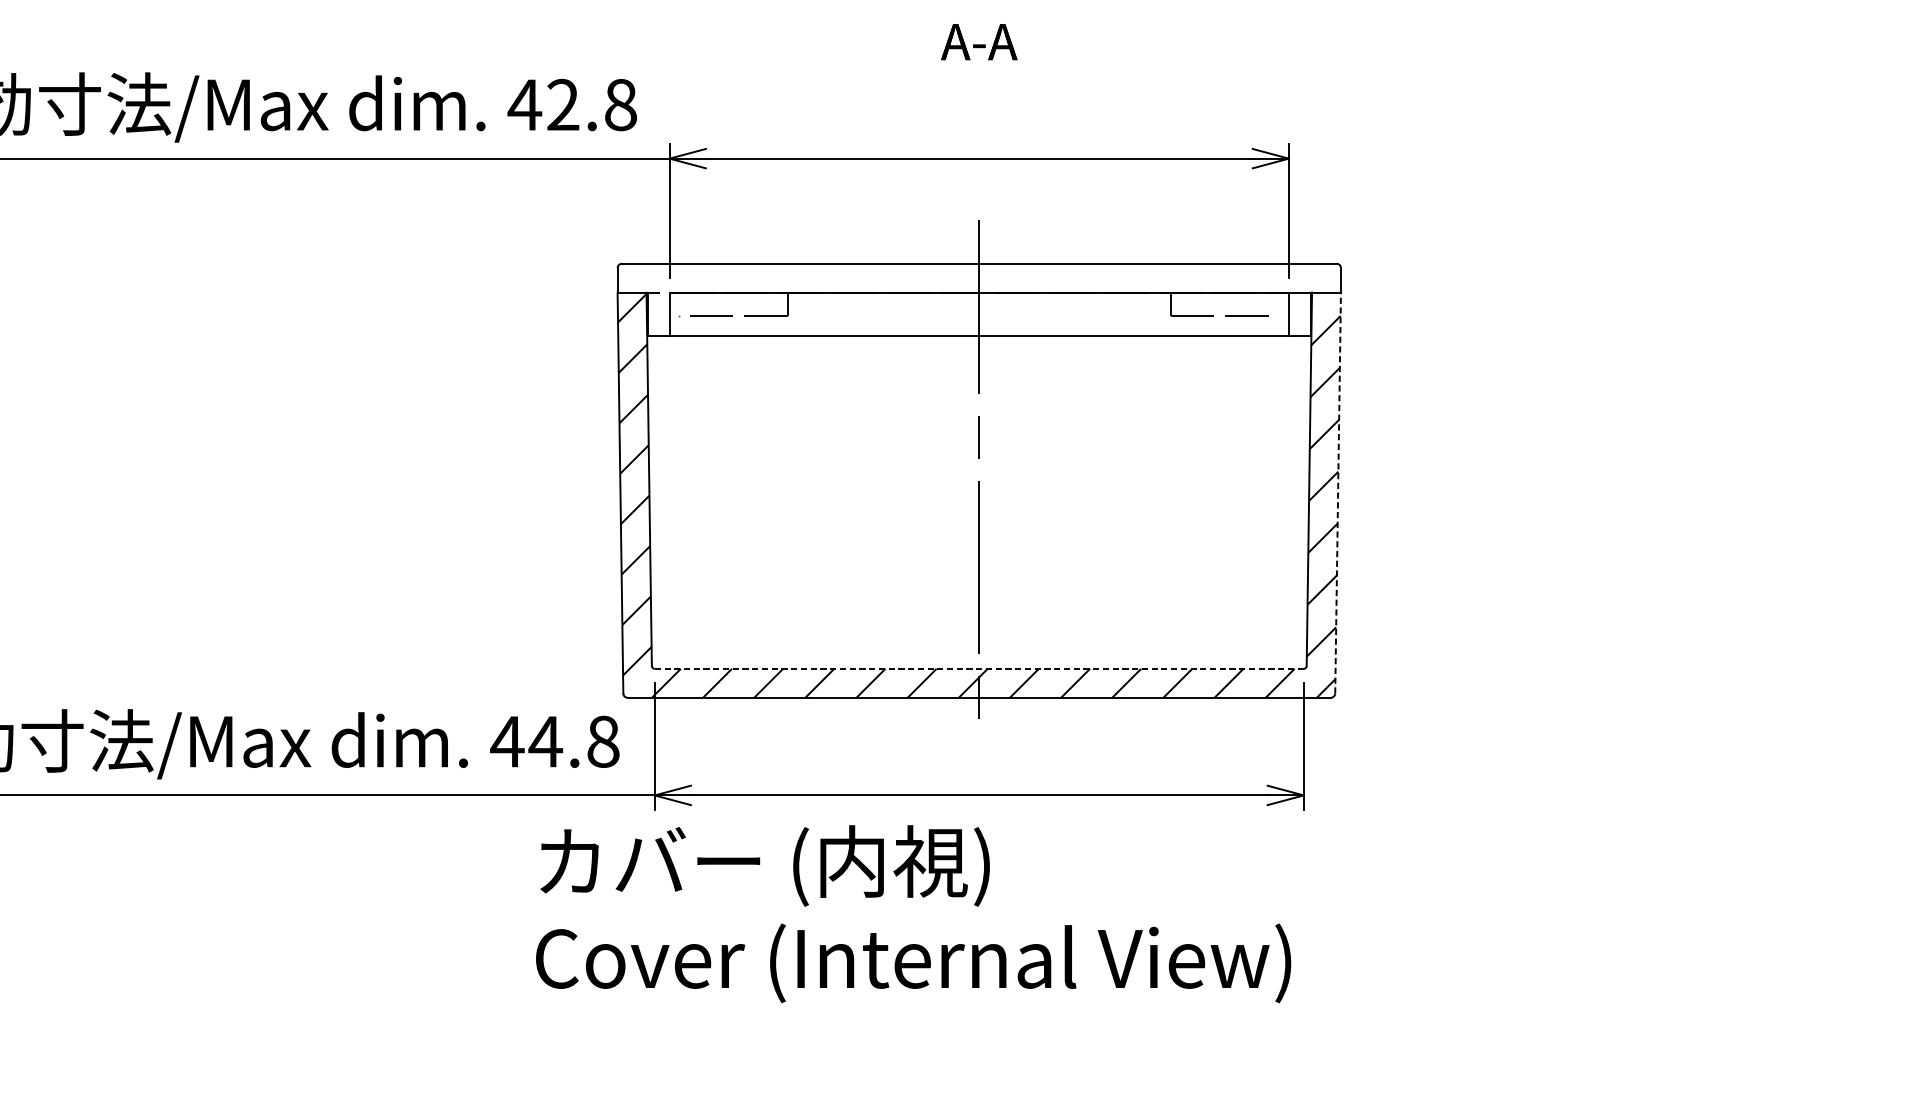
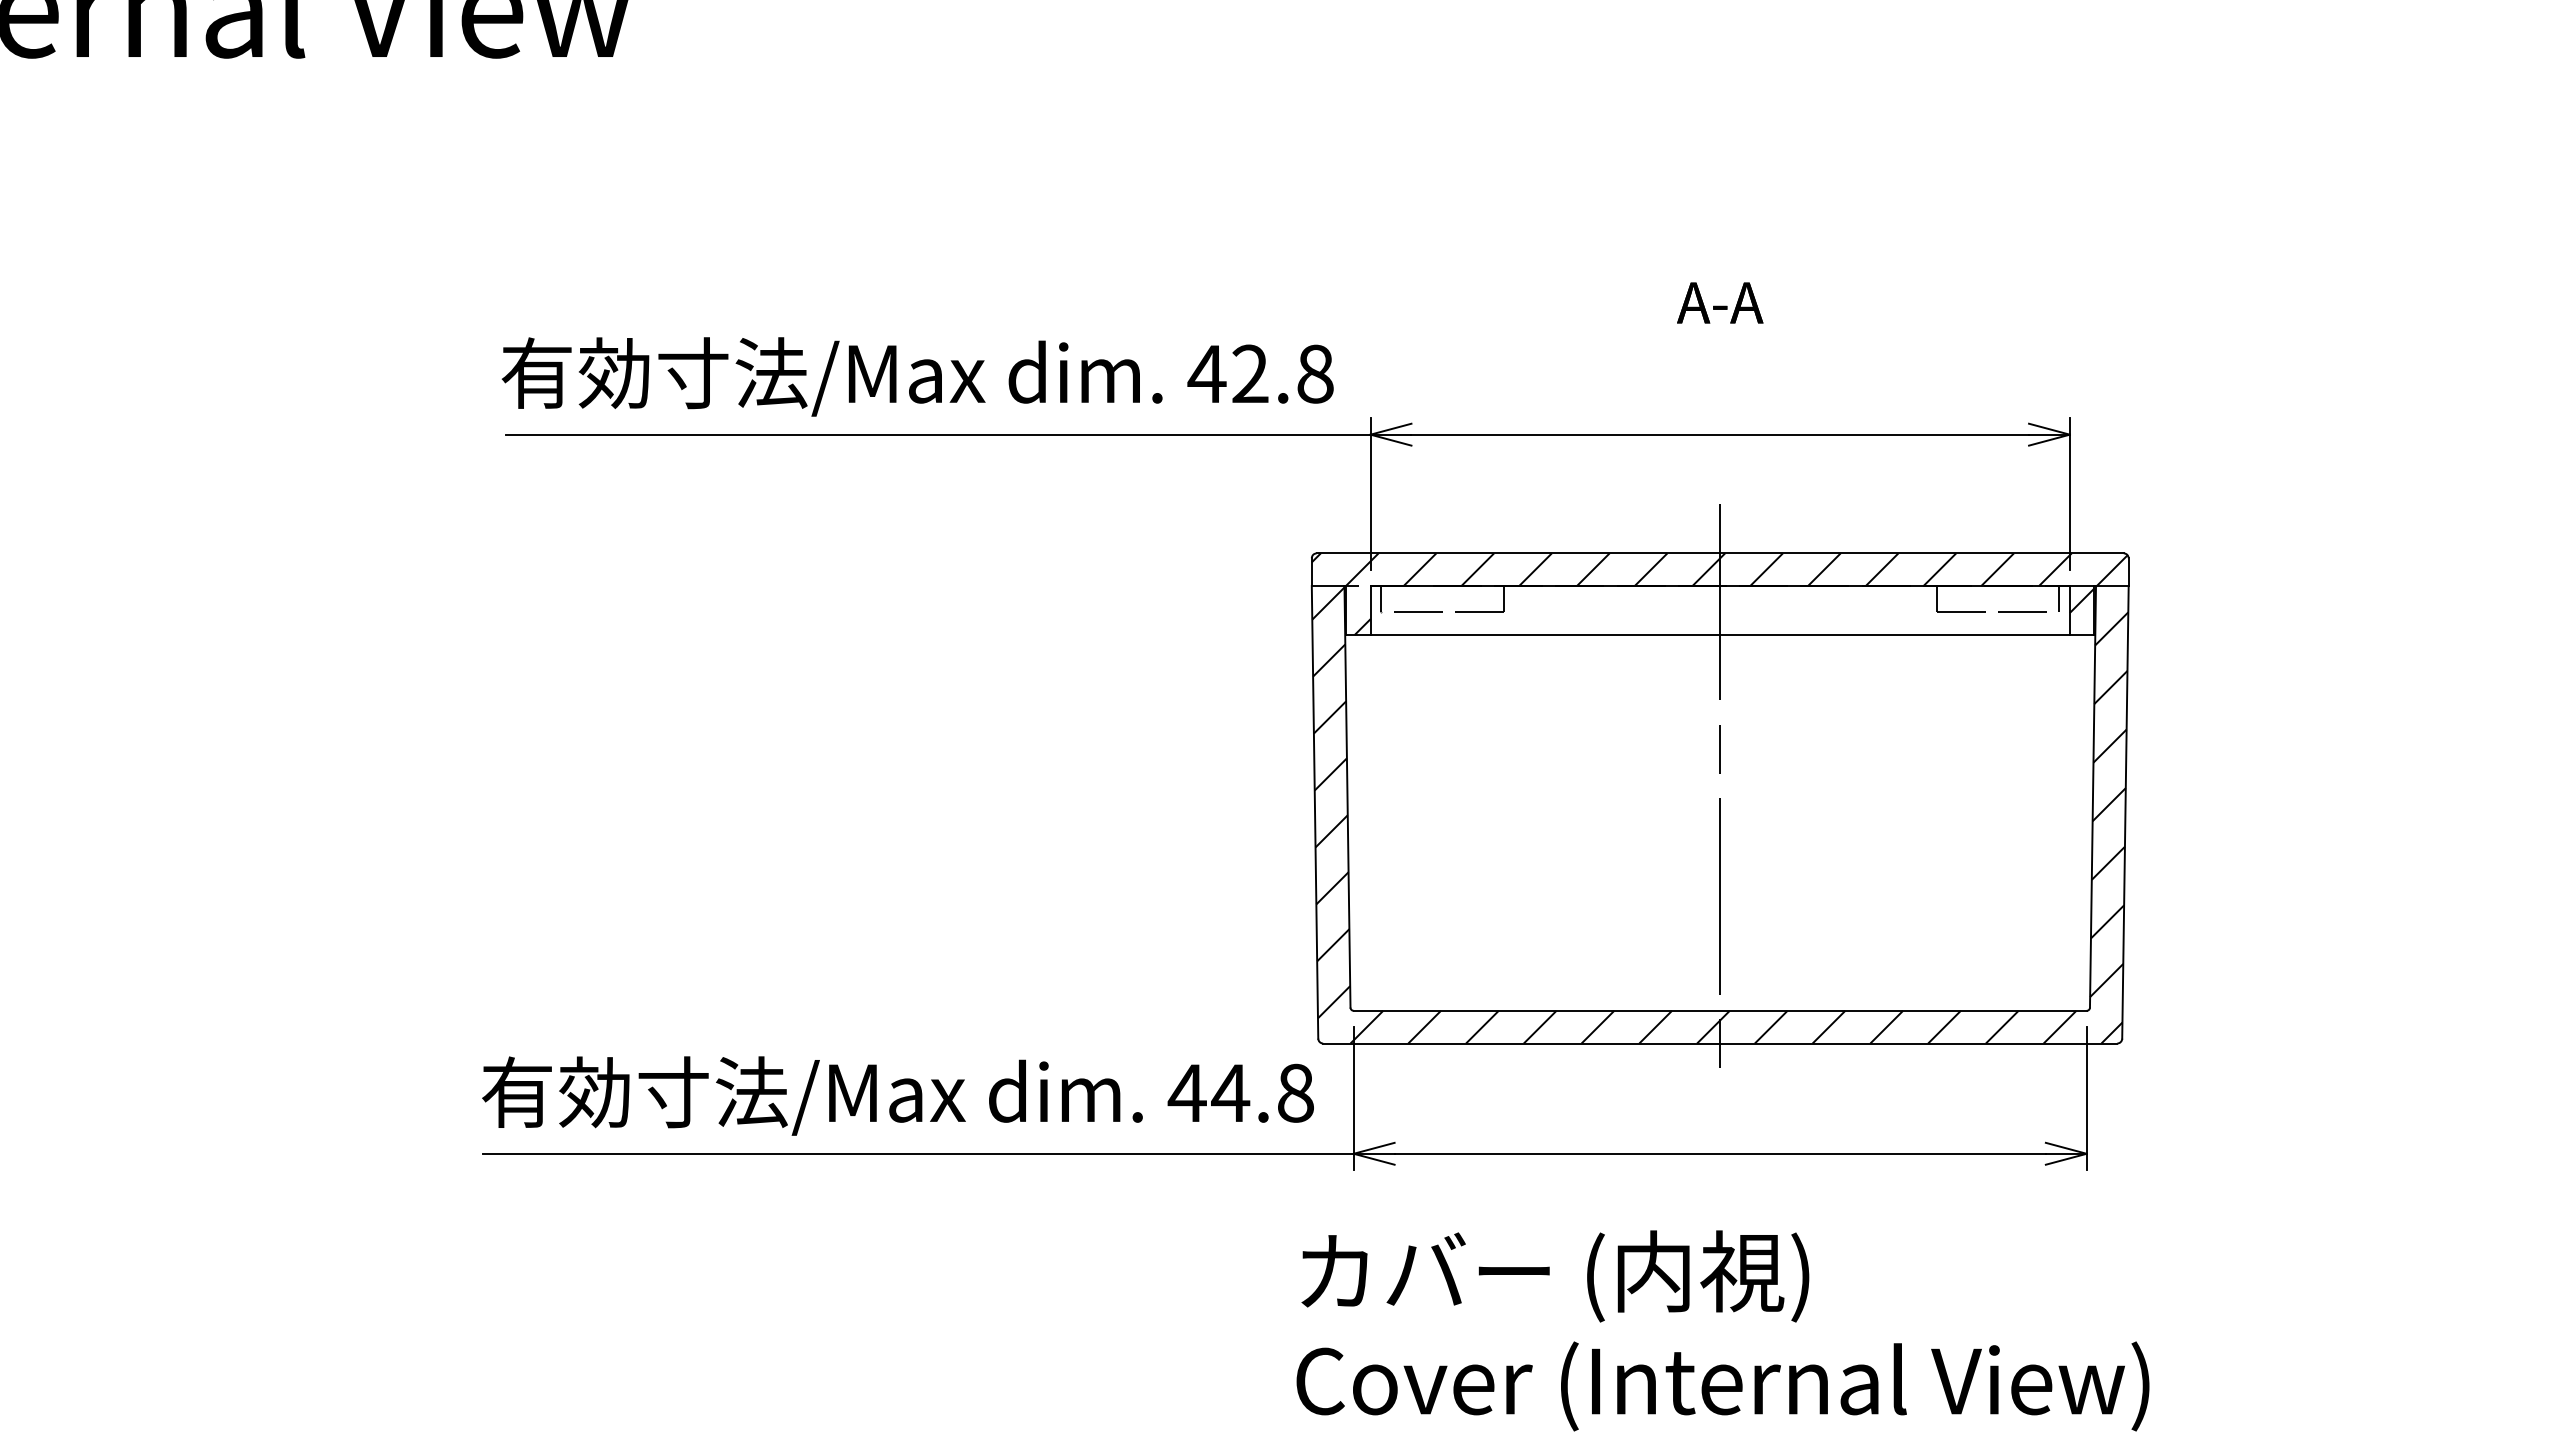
hatch: (978, 300) -> (1719, 594), added
line: (679, 304) -> (1381, 599), added
line: (1279, 304) -> (2059, 599), added
line: (1338, 492) -> (2125, 811), dashed -> solid
line: (979, 668) -> (1720, 1010), dashed -> solid
text: (913, 913) -> (1722, 1330), moved

